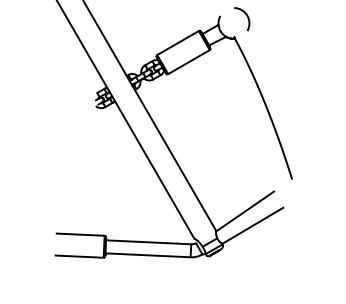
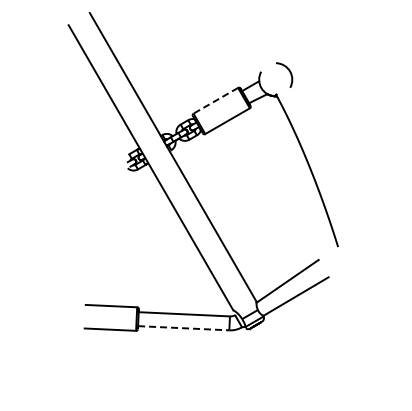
line: (177, 42) -> (215, 100), solid -> dashed
line: (147, 255) -> (183, 328), solid -> dashed

